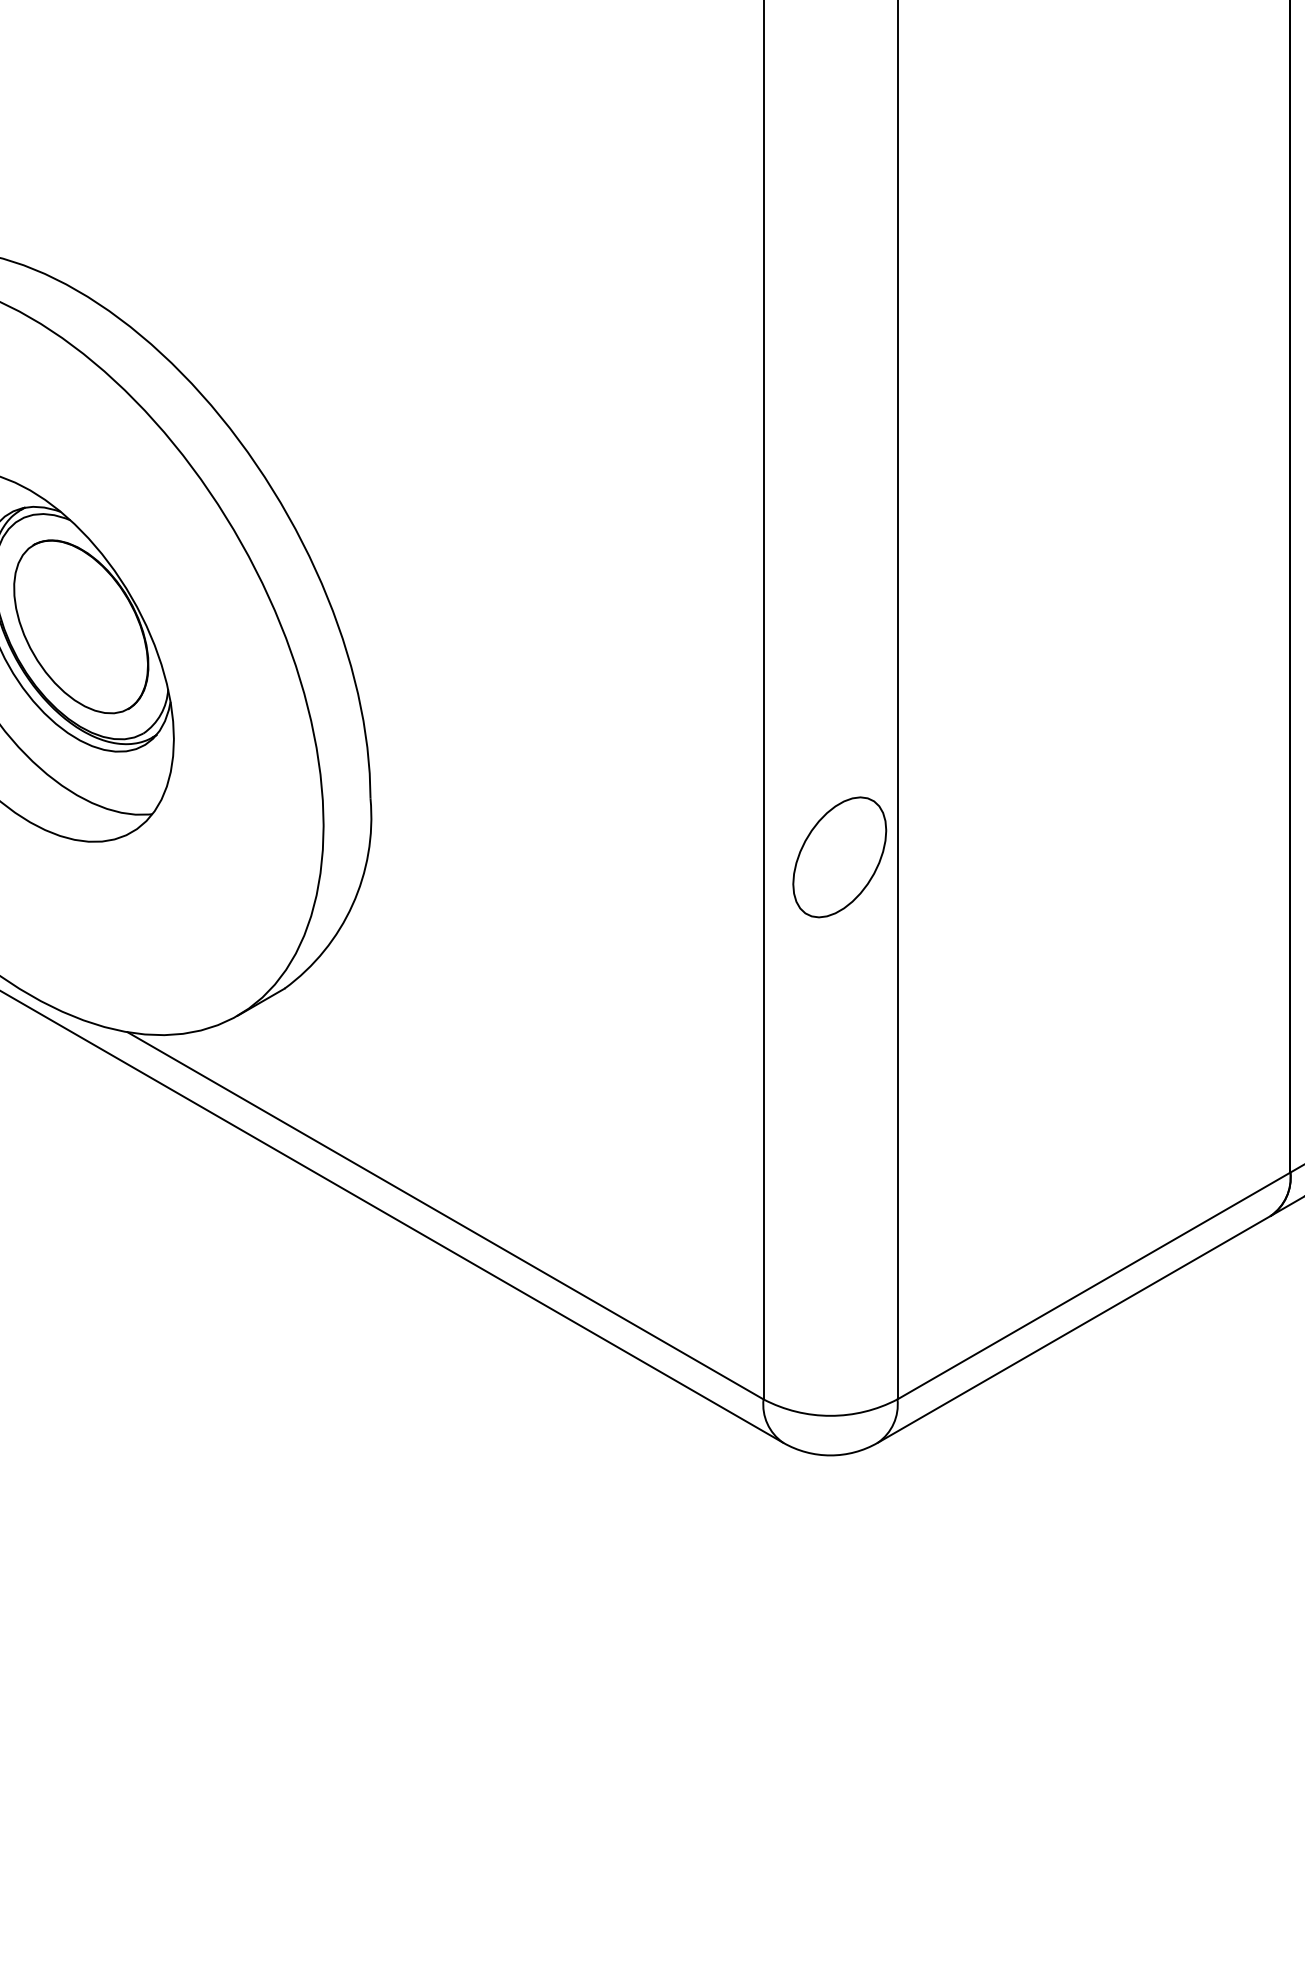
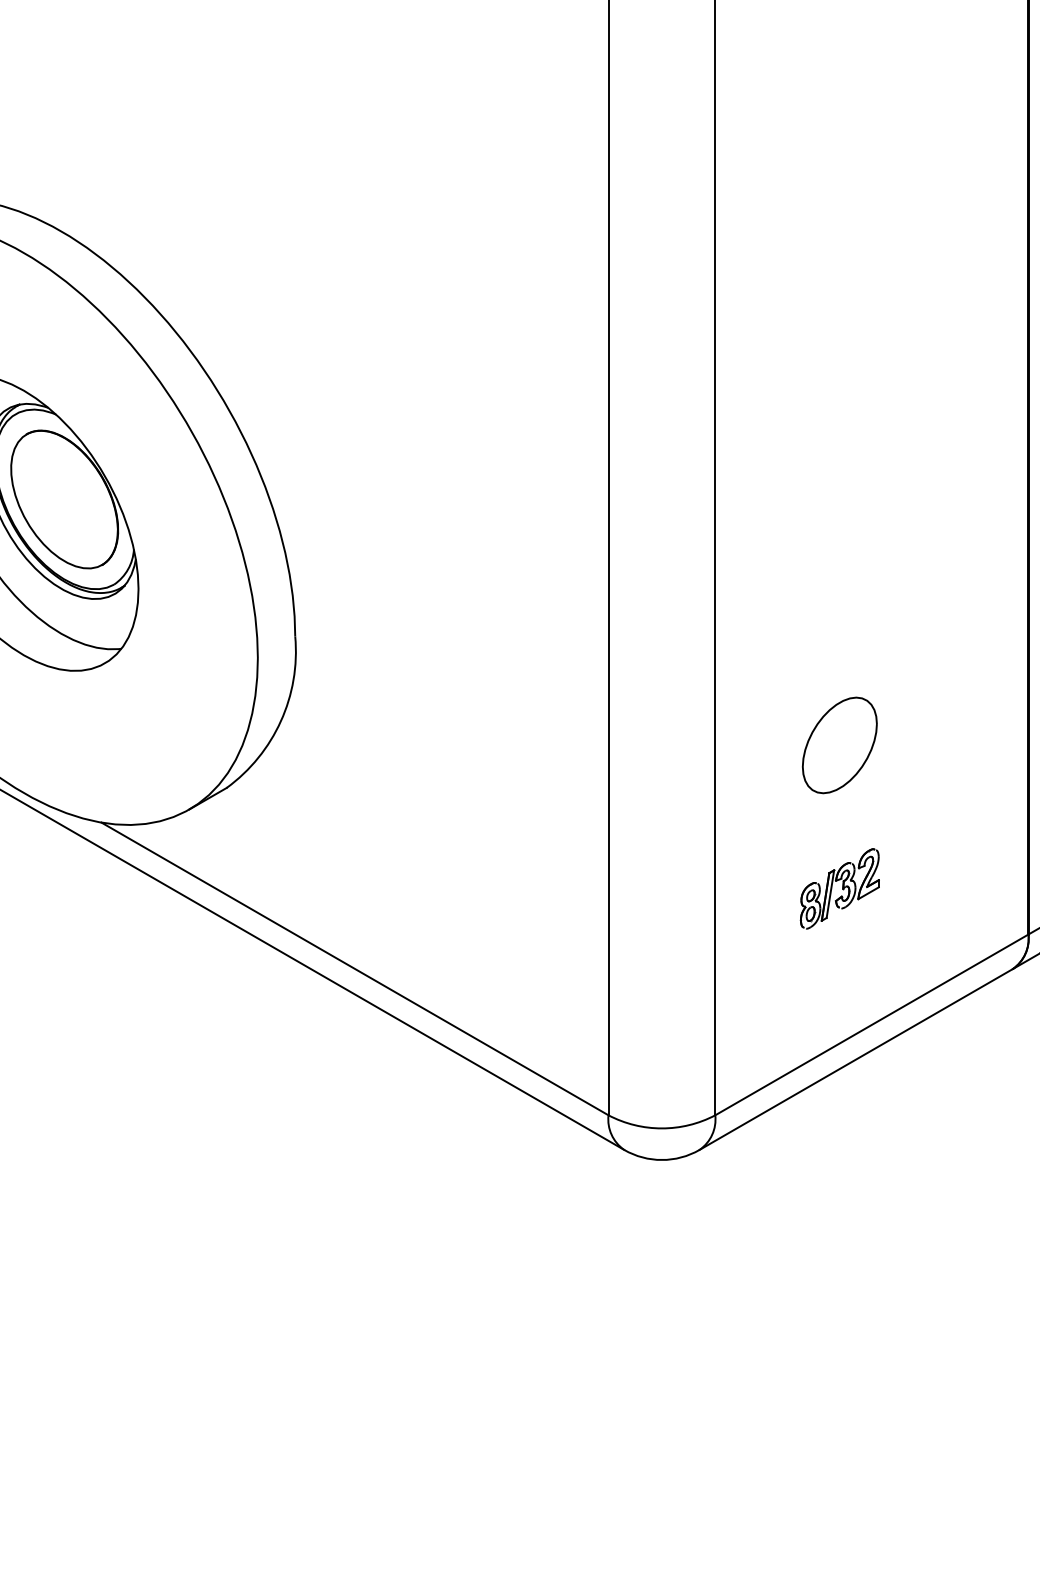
part: (839, 857) -> (839, 745), moved
part: (1053, 1115) -> (839, 889), added

